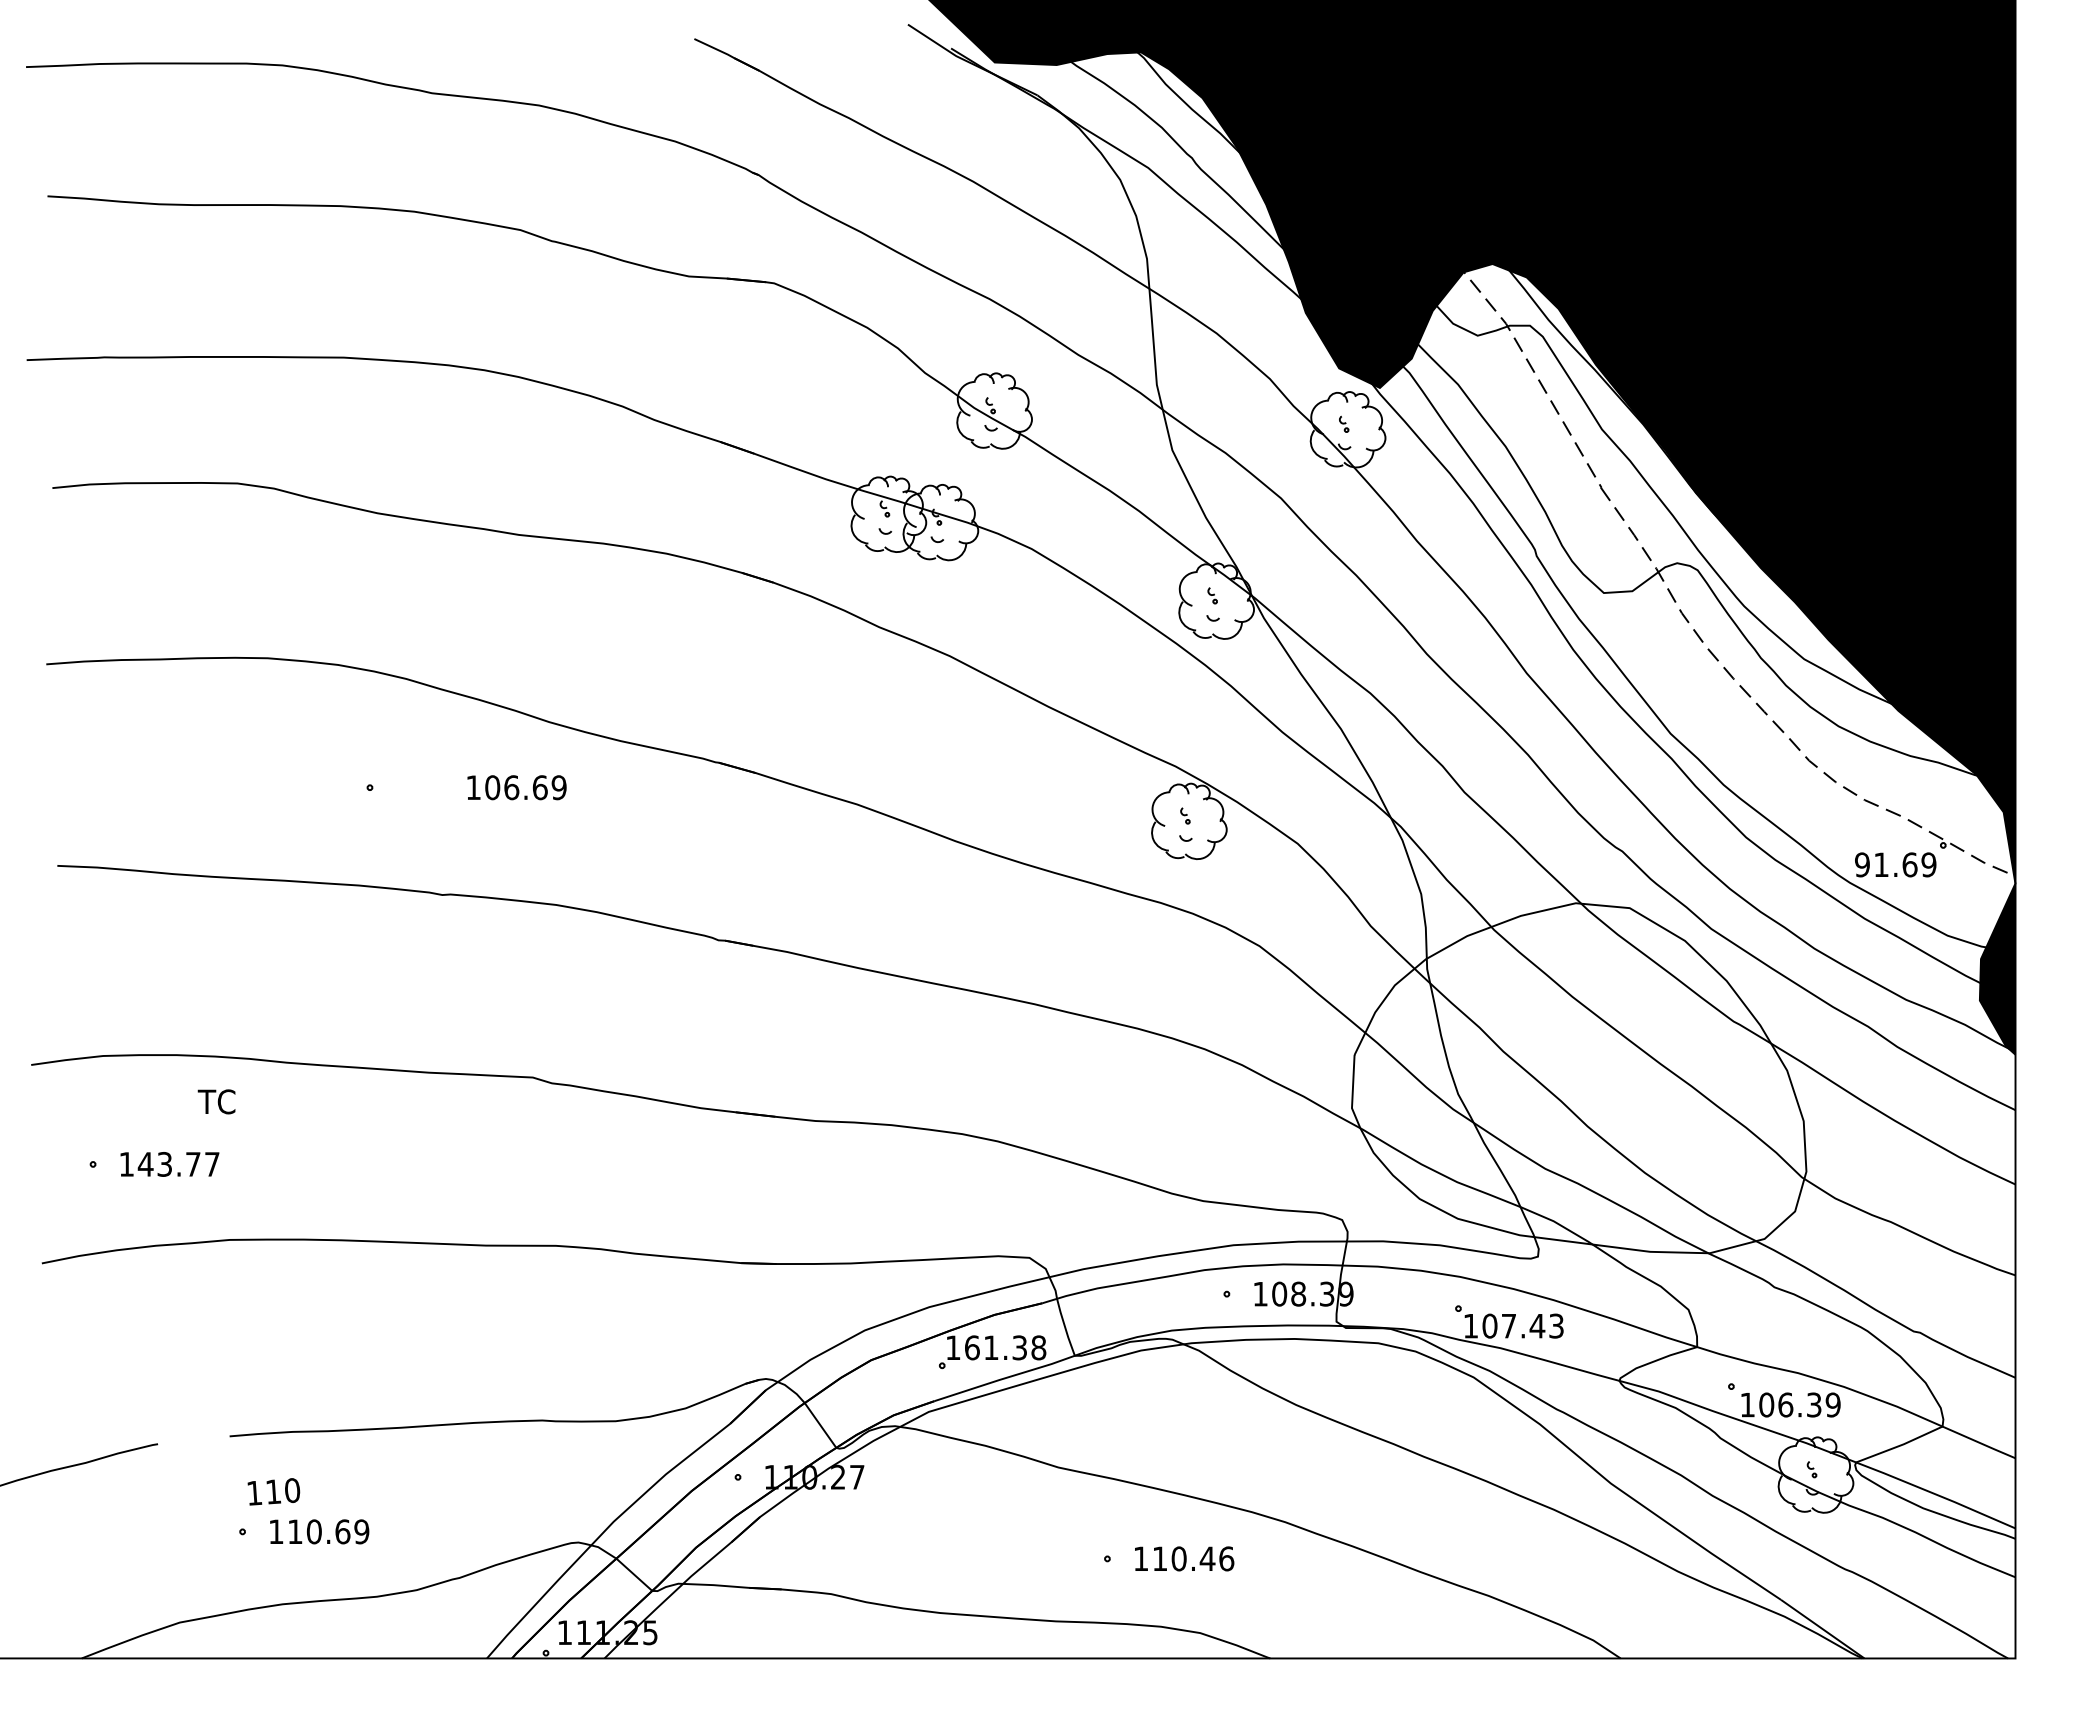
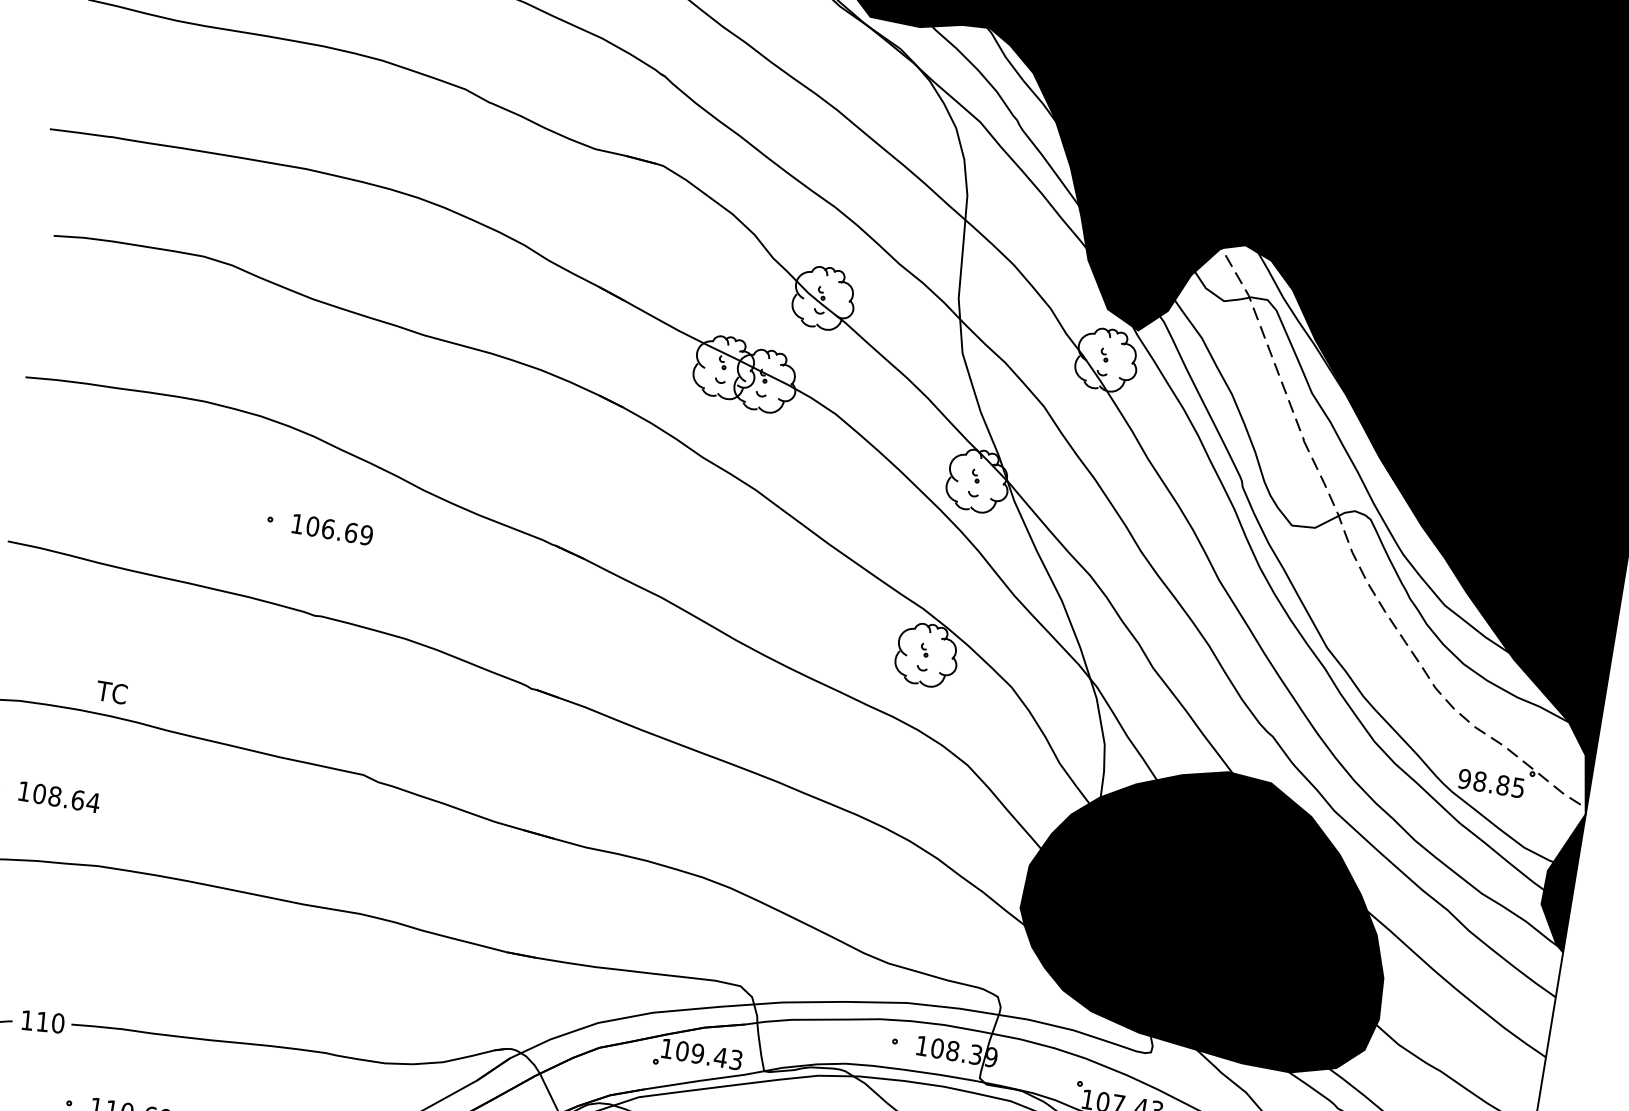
text: (516, 787) -> (332, 529), moved
text: (1905, 864) -> (1499, 784), 91.69 -> 98.85
fill: (1578, 1078) -> (1207, 914), added
text: (216, 1101) -> (111, 692), moved
text: (178, 1164) -> (66, 798), 143.77 -> 108.64
text: (1005, 1347) -> (709, 1055), 161.38 -> 109.43
text: (273, 1491) -> (42, 1021), moved

